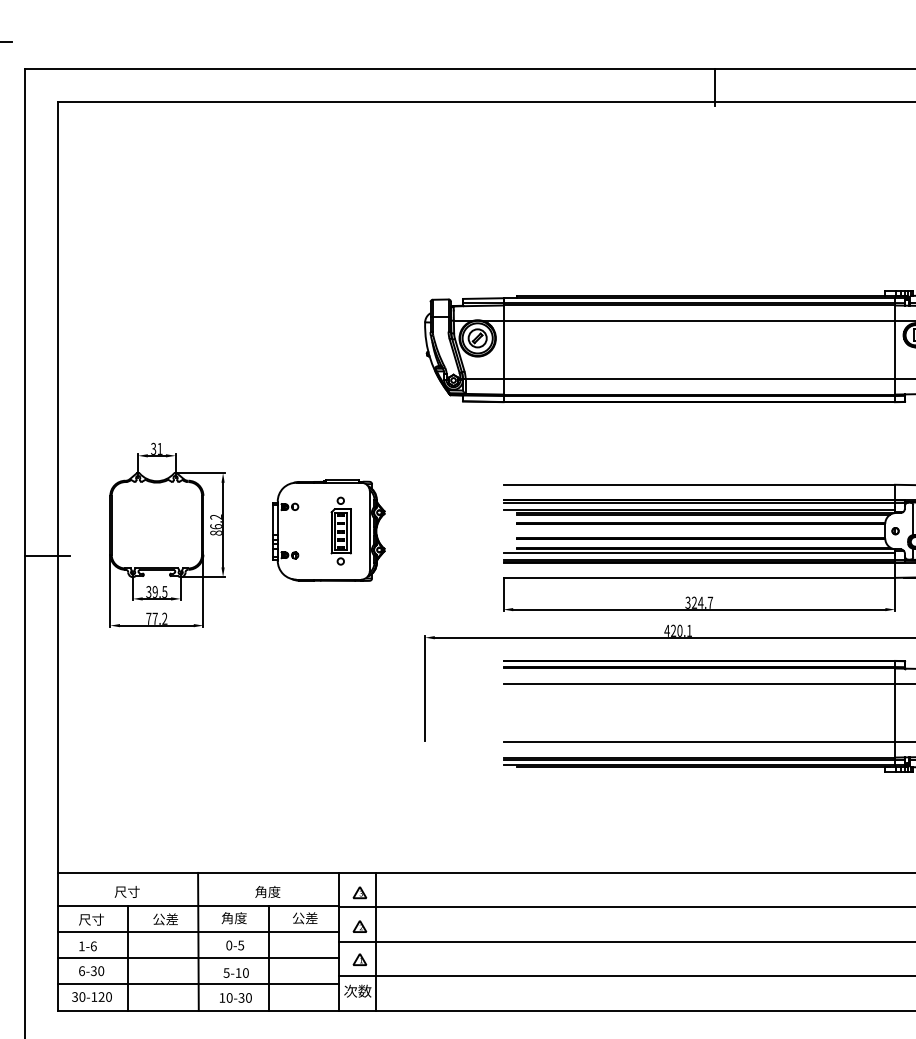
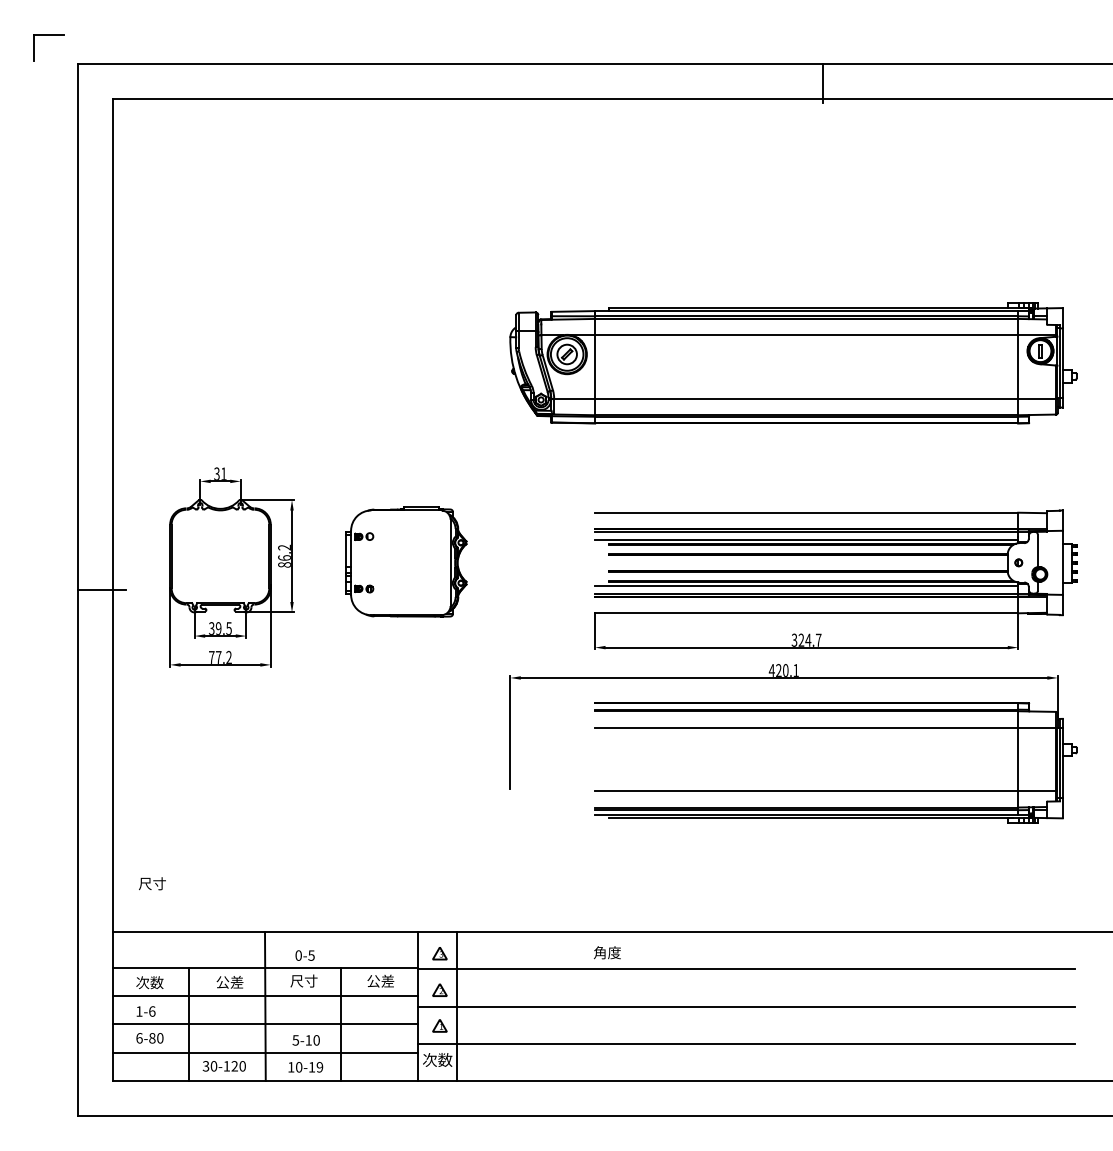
part: (341, 530) -> (419, 562), removed
text: (127, 891) -> (152, 883), moved
text: (267, 891) -> (607, 952), moved
text: (233, 917) -> (303, 980), 角度 -> 尺寸
text: (91, 919) -> (149, 982), 尺寸 -> 次数
text: (234, 945) -> (304, 955), moved
text: (93, 971) -> (152, 1038), 6-30 -> 6-80
text: (91, 997) -> (223, 1066), moved
text: (244, 998) -> (315, 1067), 10-30 -> 10-19

